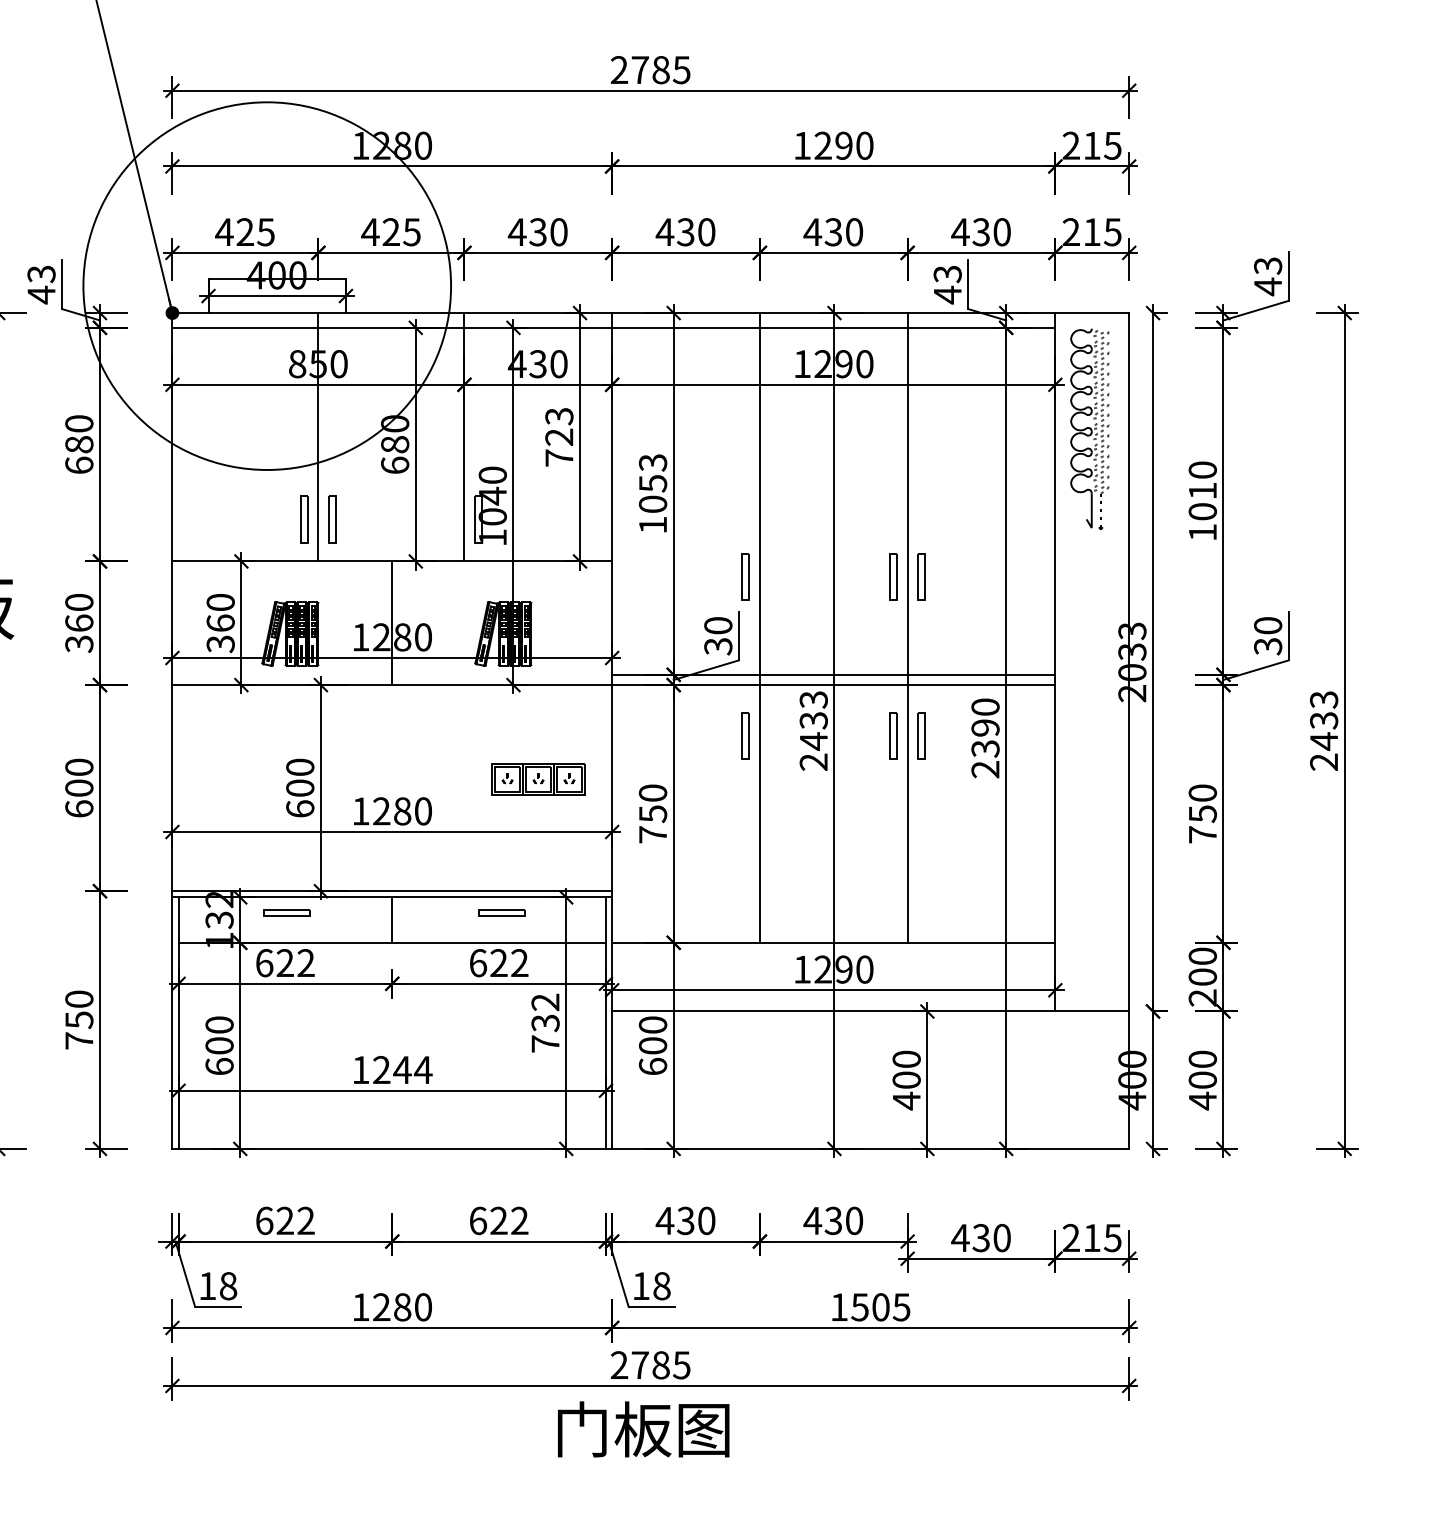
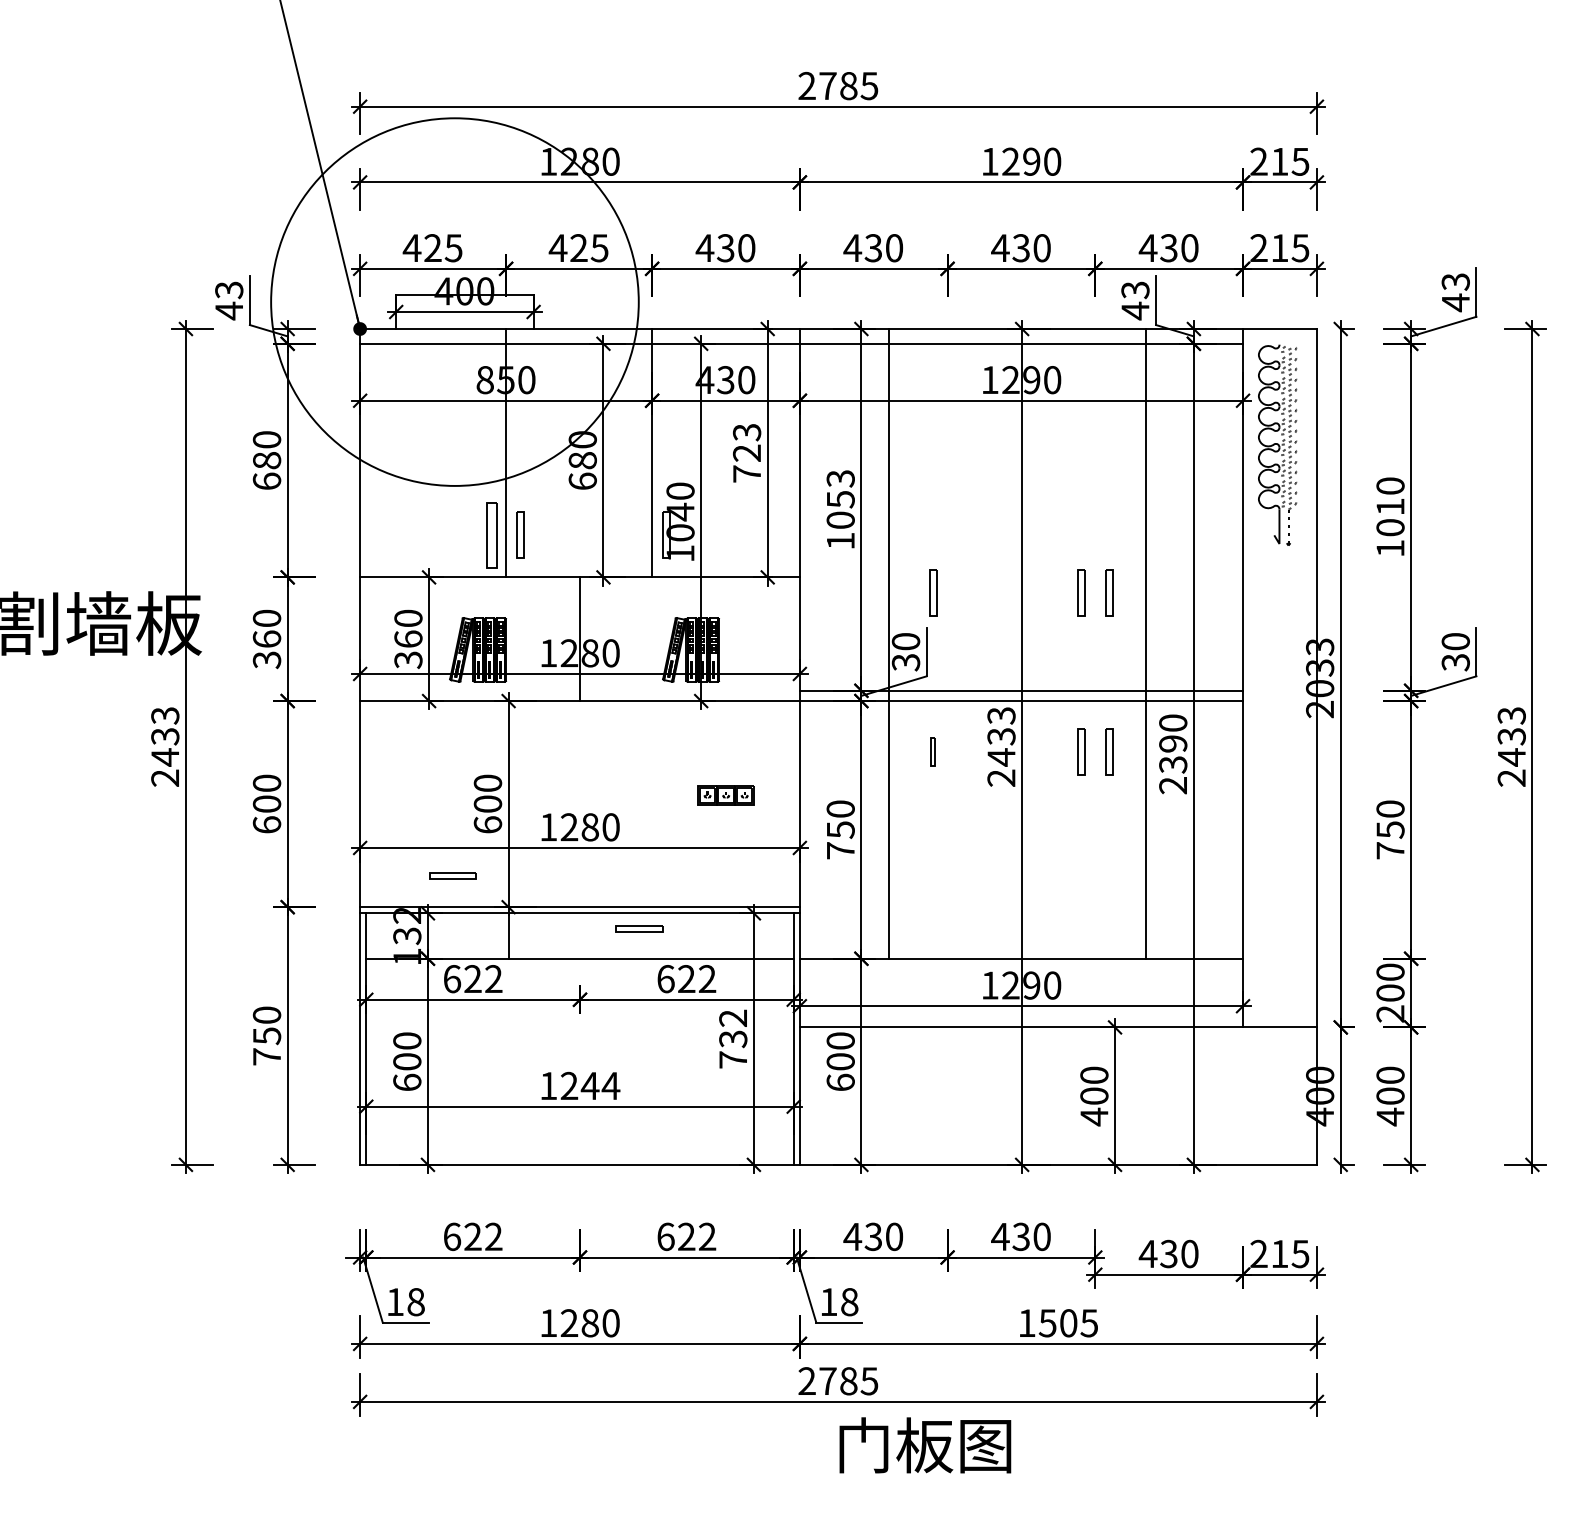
part: (303, 518) -> (491, 534), size x1.4
line: (759, 627) -> (888, 643), moved
line: (907, 627) -> (1146, 643), moved
part: (745, 735) -> (933, 751), size x0.6
part: (537, 779) -> (725, 795), size x0.6
part: (286, 912) -> (452, 875), moved
part: (501, 912) -> (639, 928), moved
line: (392, 919) -> (509, 935), moved
text: (643, 1429) -> (925, 1445), moved

